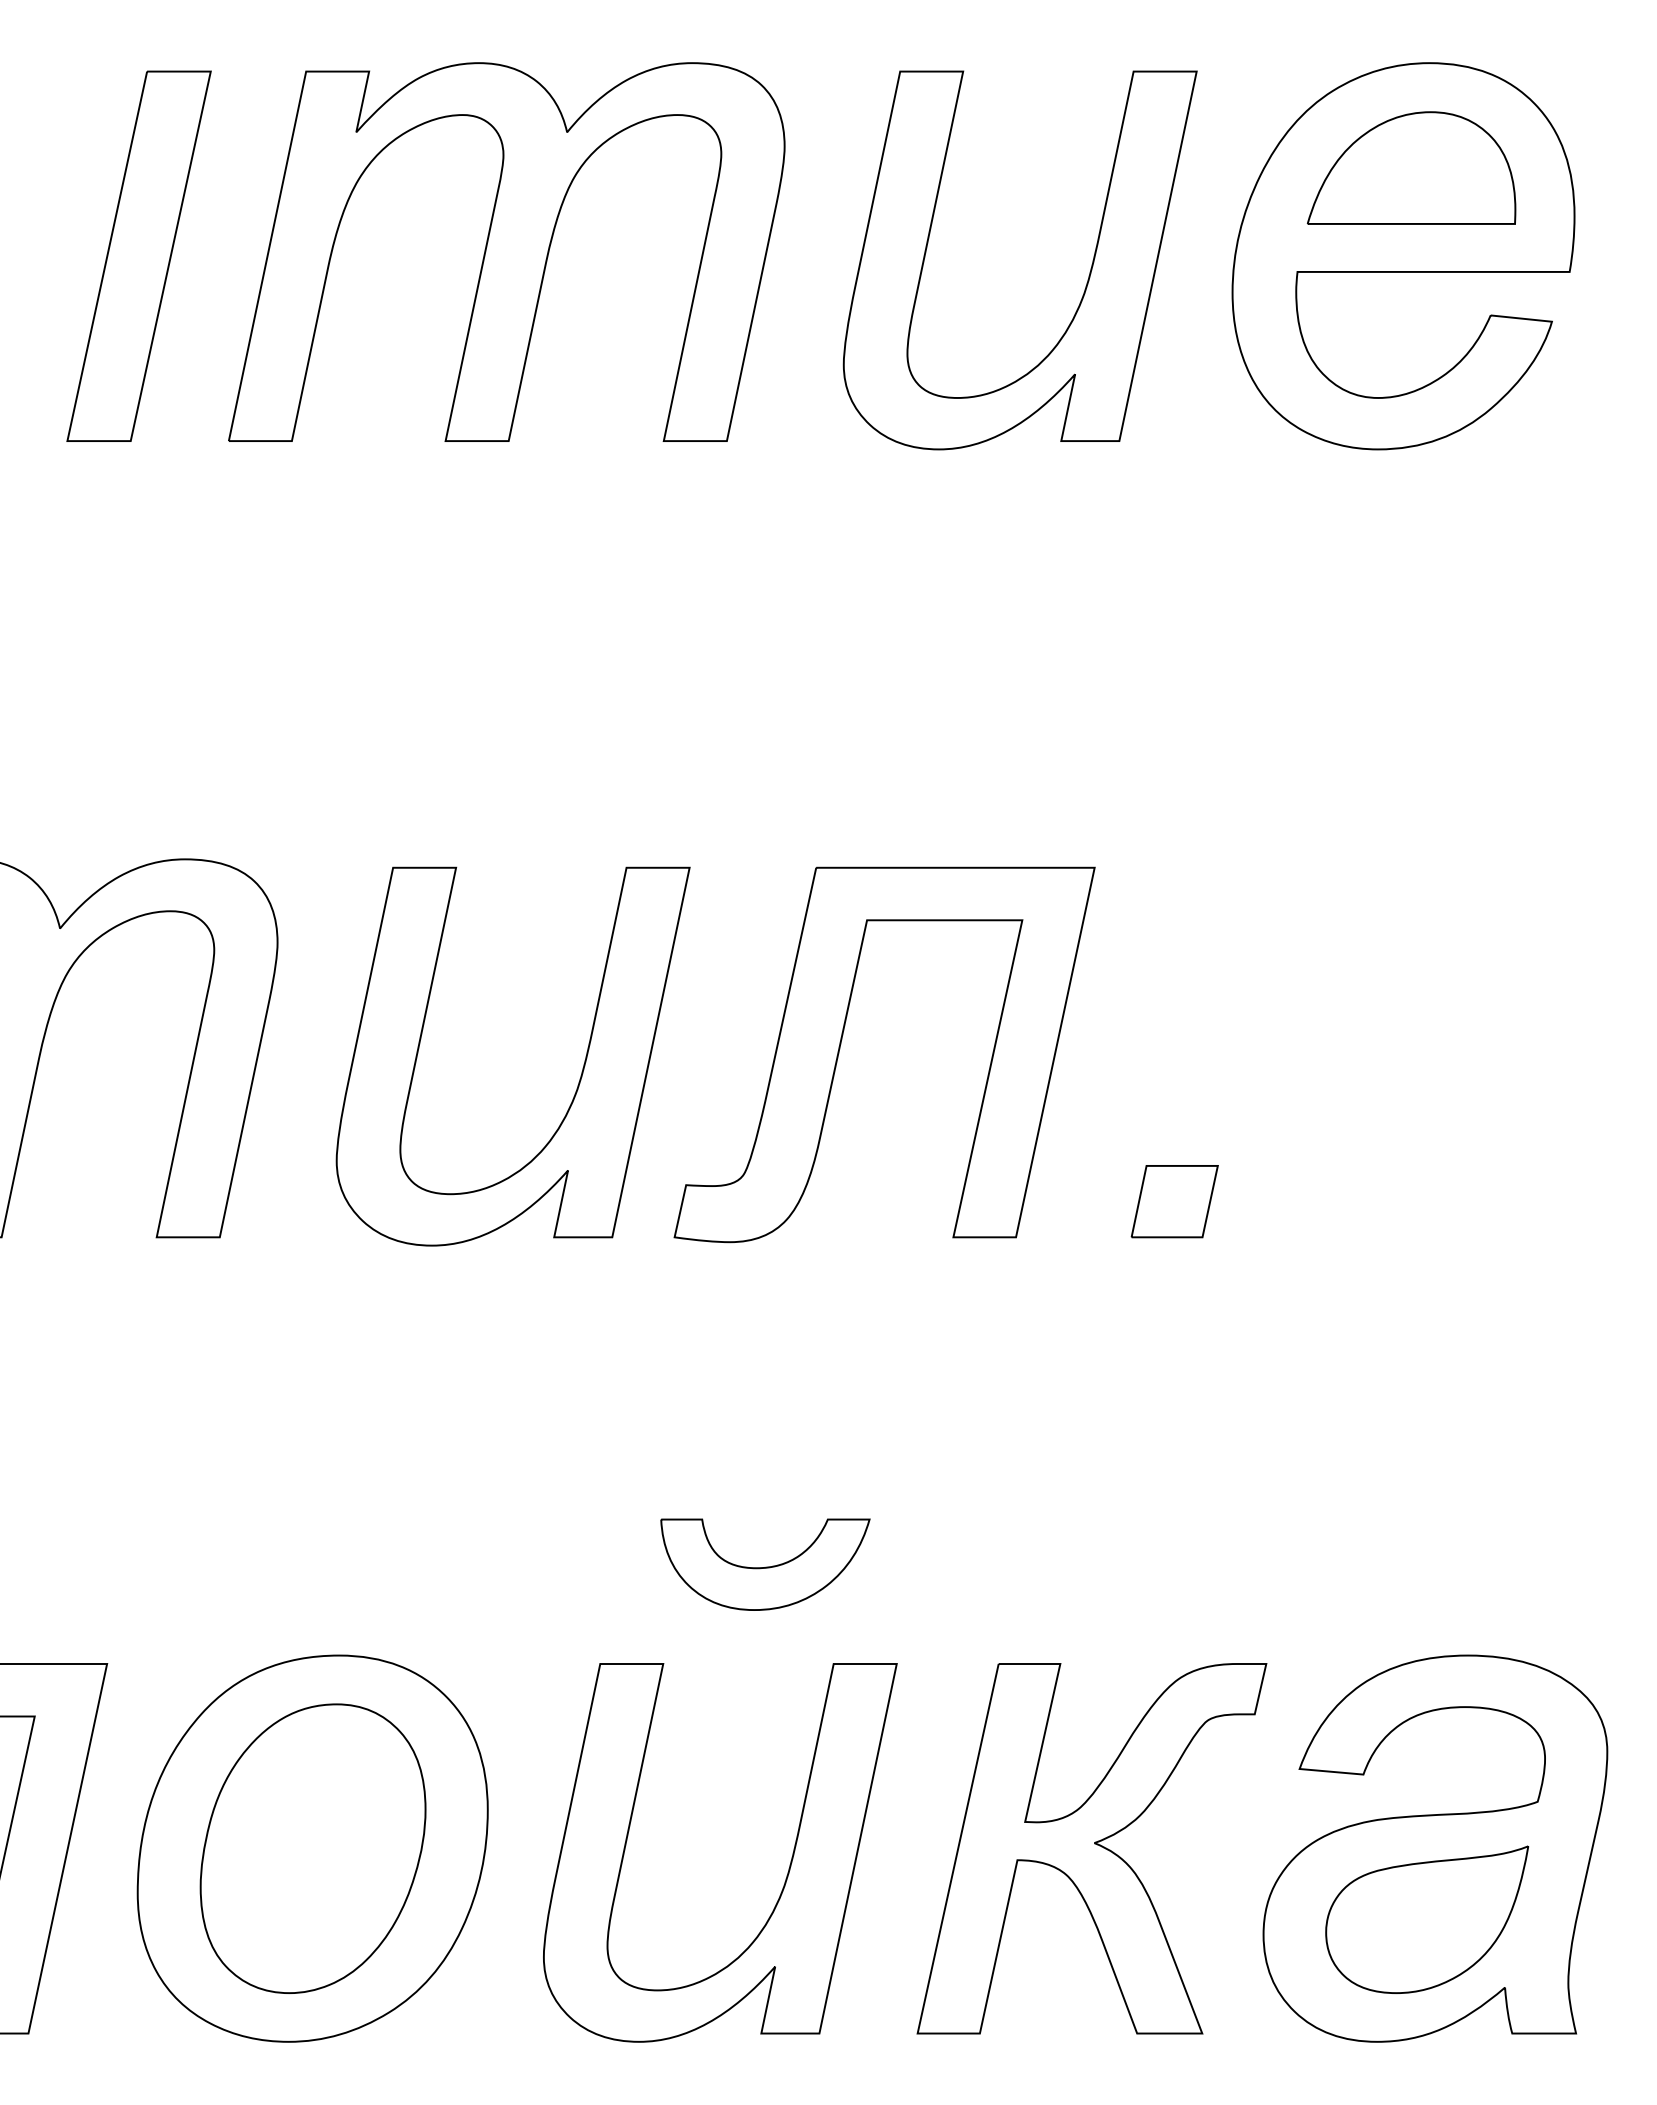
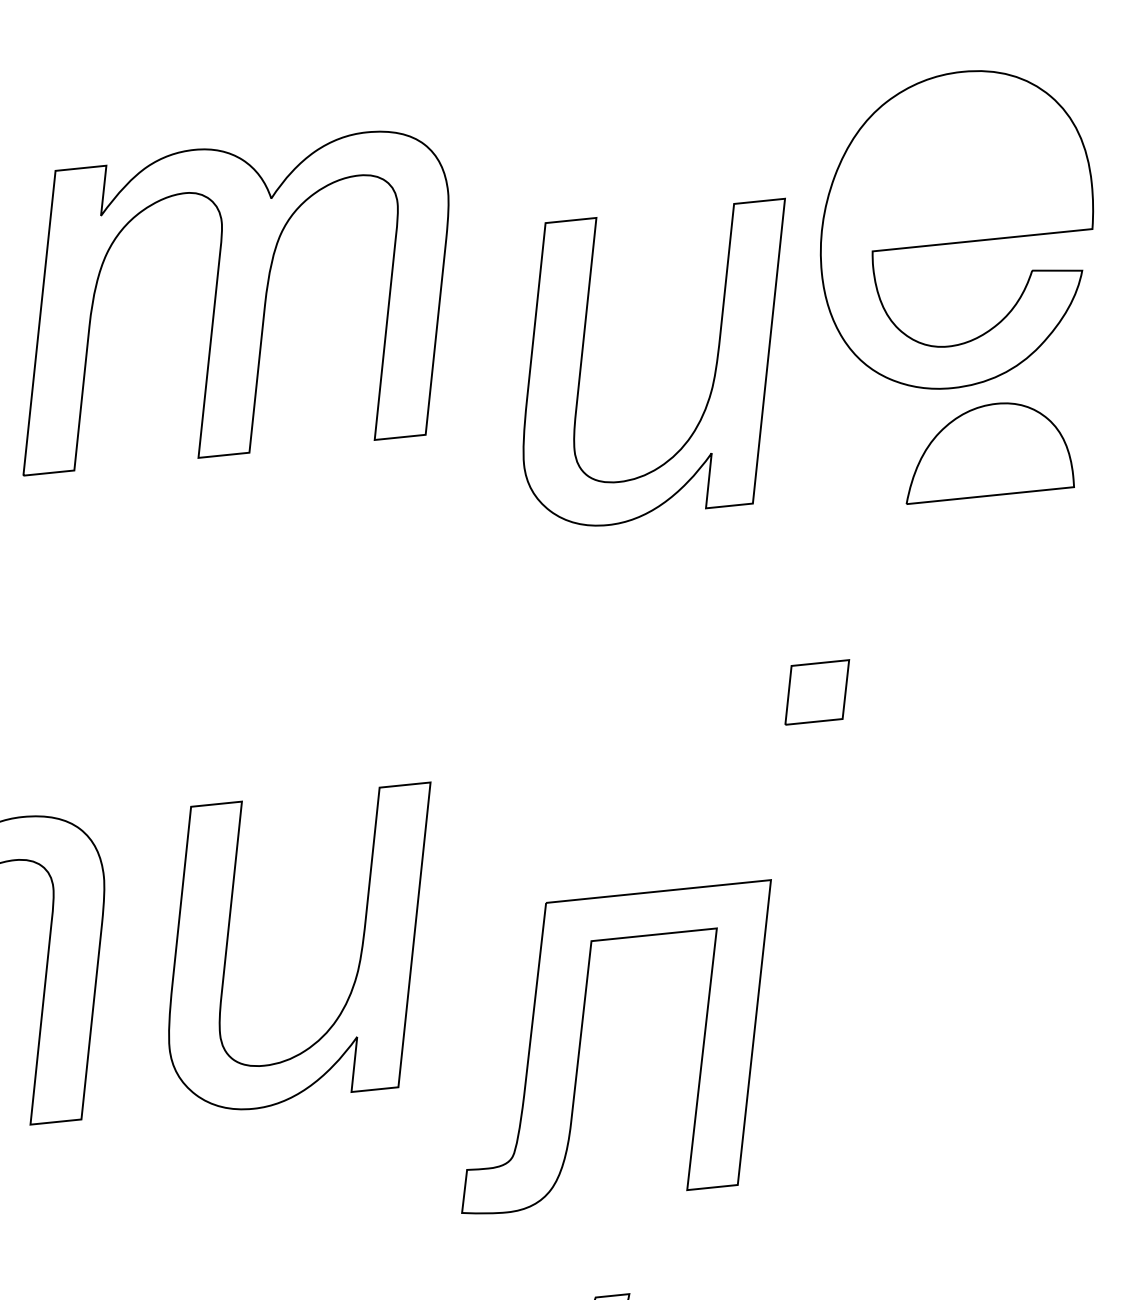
part: (1411, 167) -> (985, 450), moved
part: (1087, 279) -> (713, 375), moved
part: (841, 1044) -> (581, 1043), moved
part: (1174, 1201) -> (817, 692), moved

